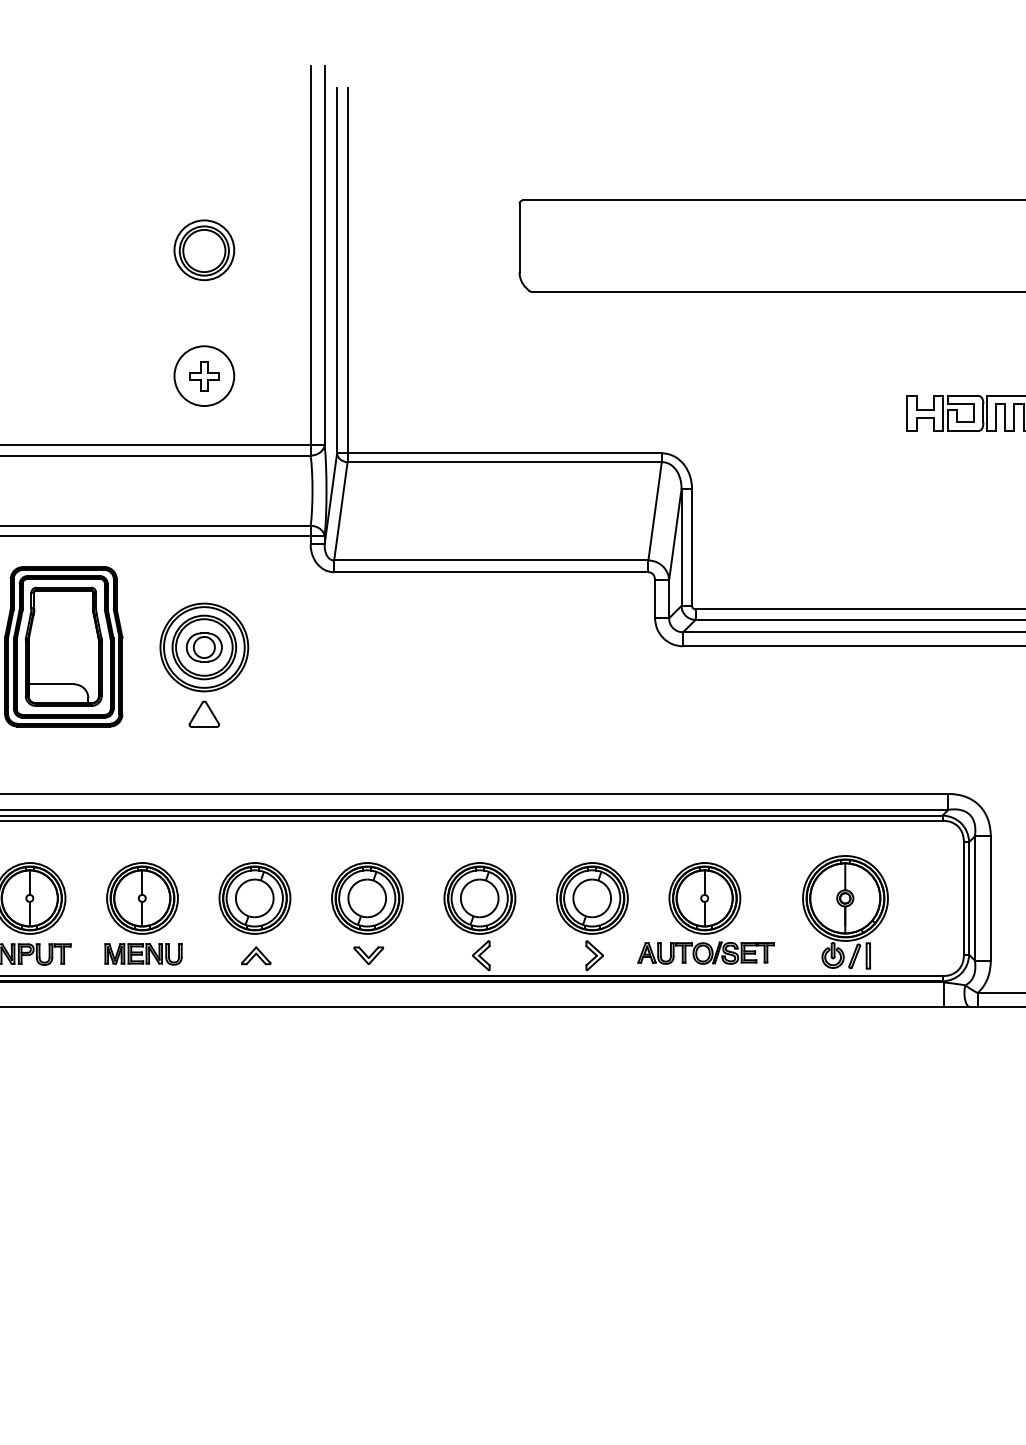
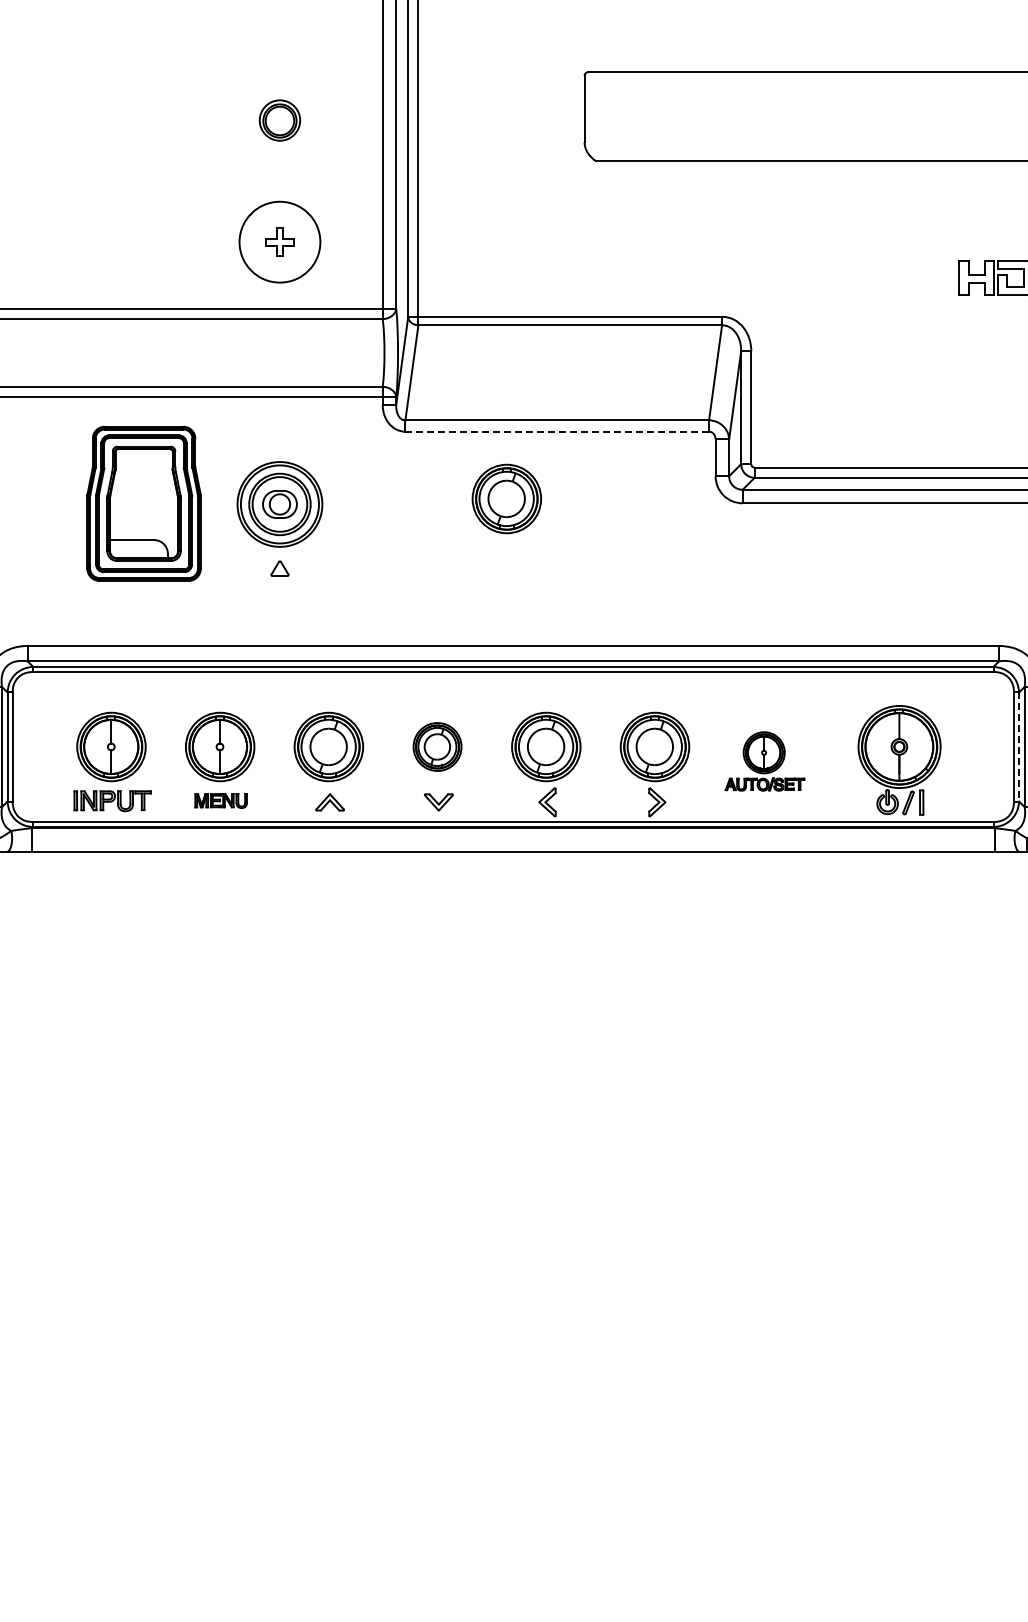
part: (203, 250) -> (279, 120), size x0.7
circle: (203, 376) -> (279, 242), size x1.4
line: (491, 572) -> (557, 431), solid -> dashed
part: (438, 641) -> (506, 498), added
part: (203, 713) -> (279, 568), size x0.6
part: (367, 897) -> (437, 746), size x0.7
line: (969, 898) -> (1019, 747), solid -> dashed
part: (705, 913) -> (764, 761), size x0.6
part: (142, 953) -> (220, 800), size x0.7

